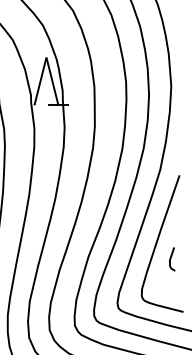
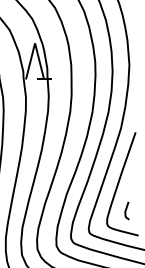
line: (171, 258) -> (126, 210), moved

